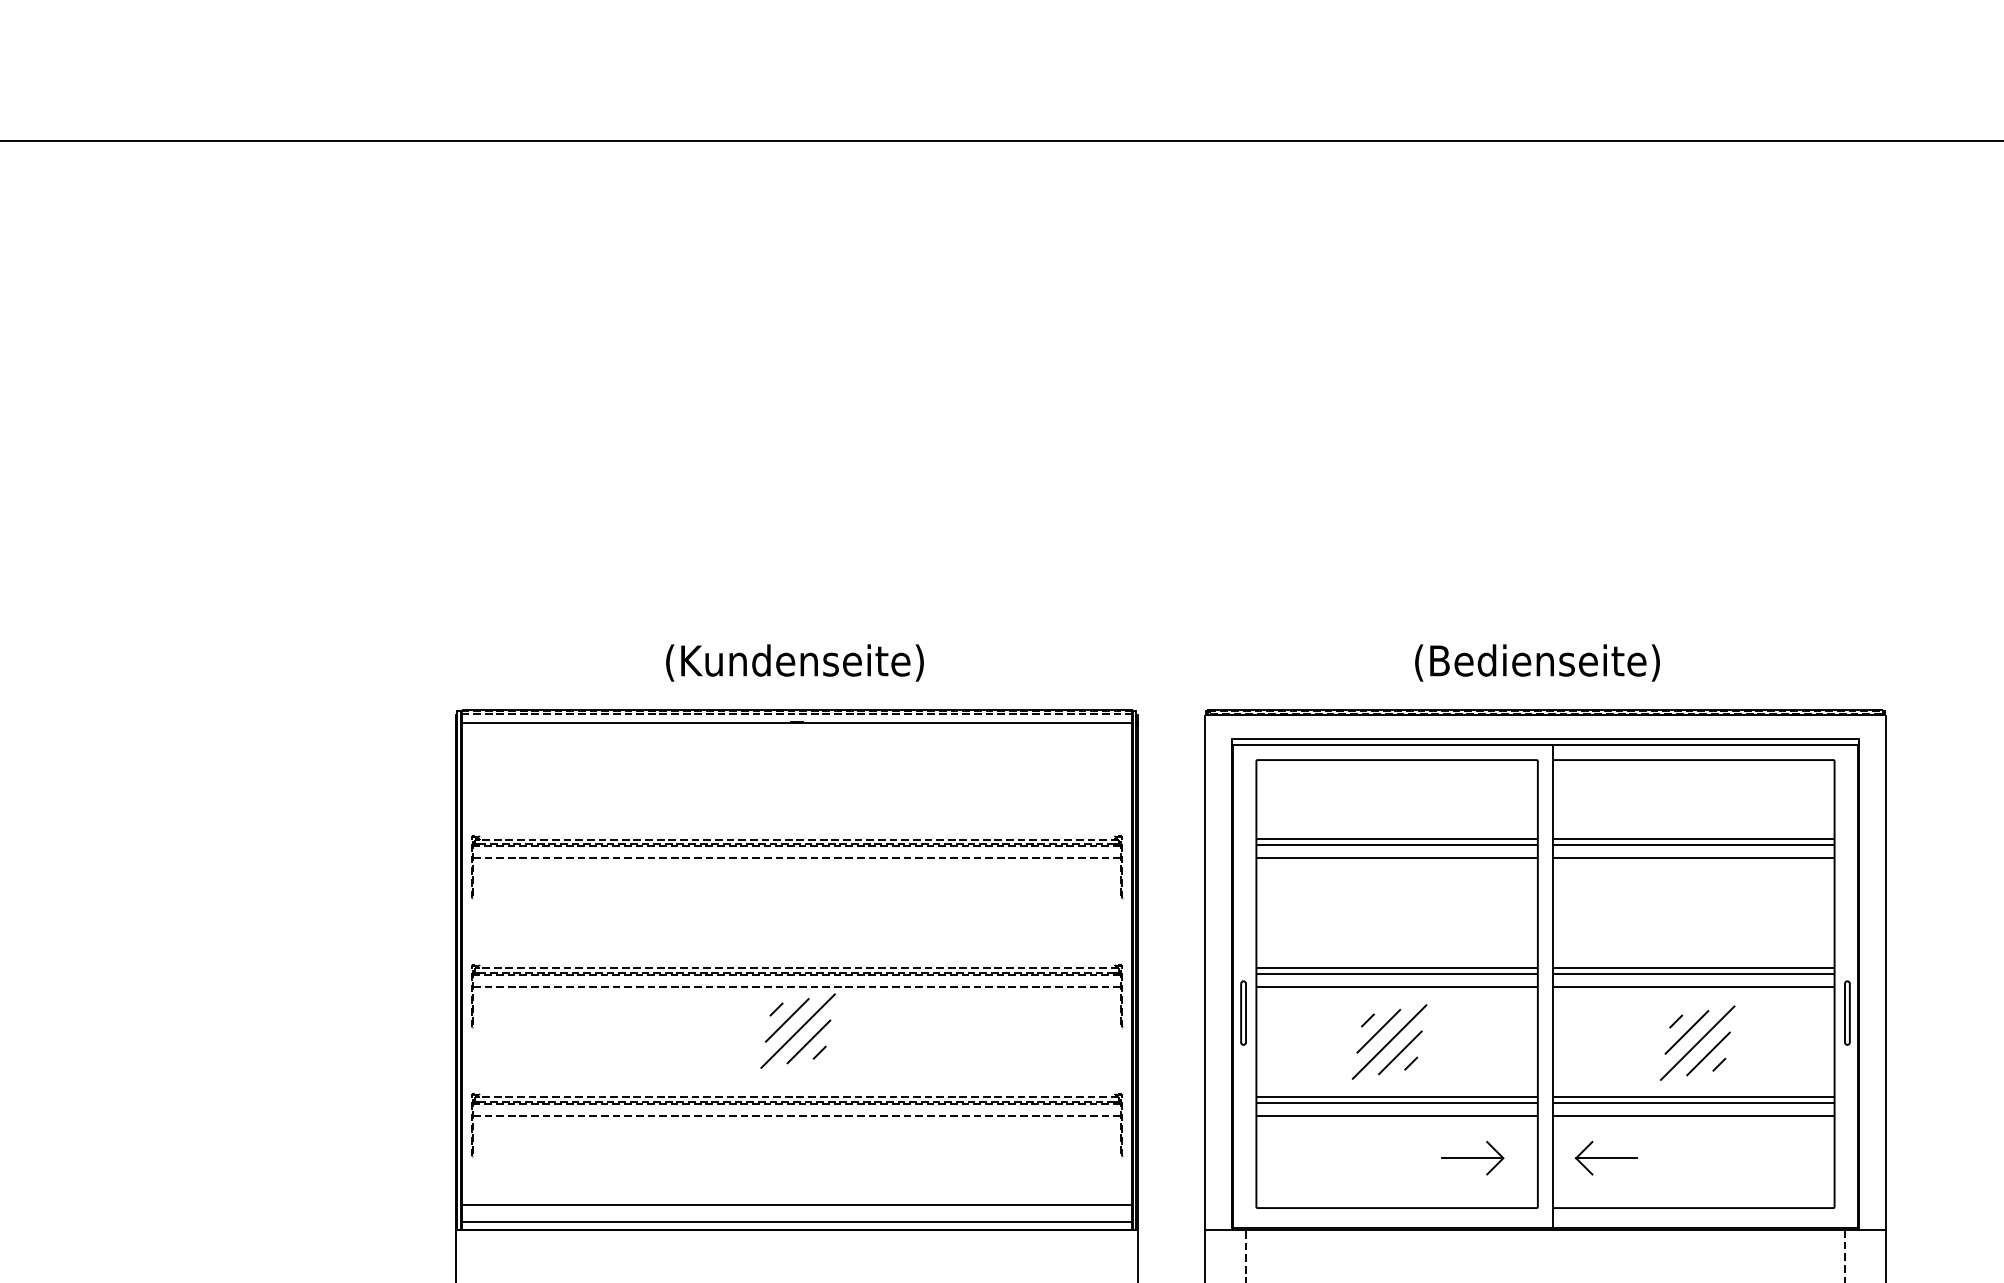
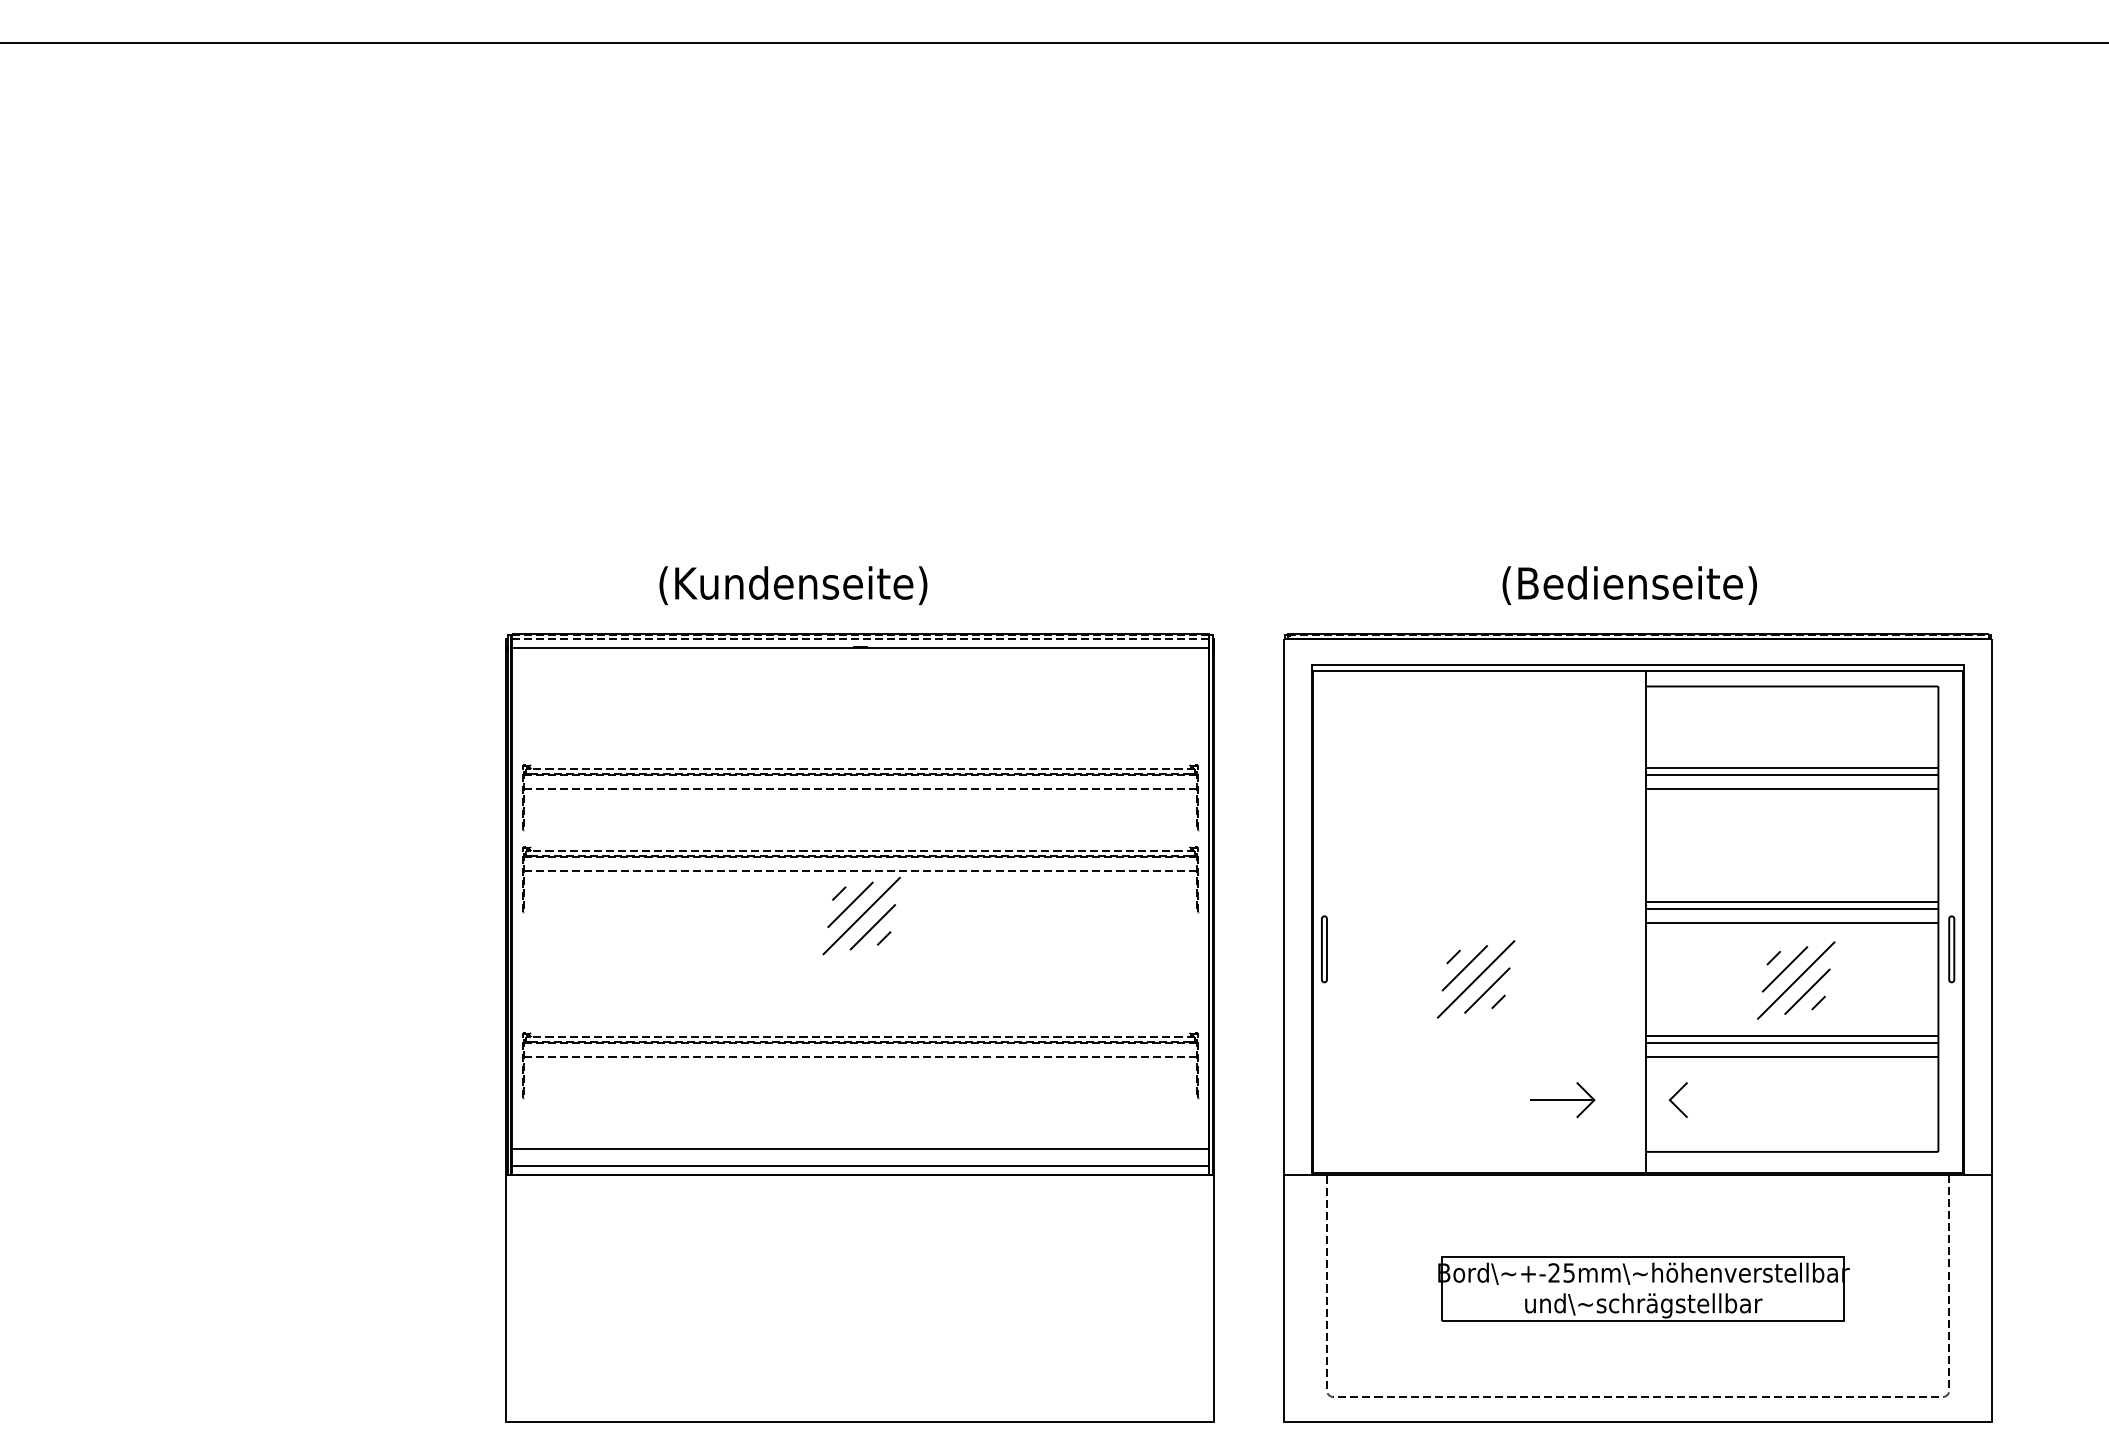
text: (795, 662) -> (793, 585), moved
part: (1396, 983) -> (1483, 918), removed
part: (796, 1016) -> (860, 900), moved
line: (1606, 1158) -> (1701, 1100), removed

